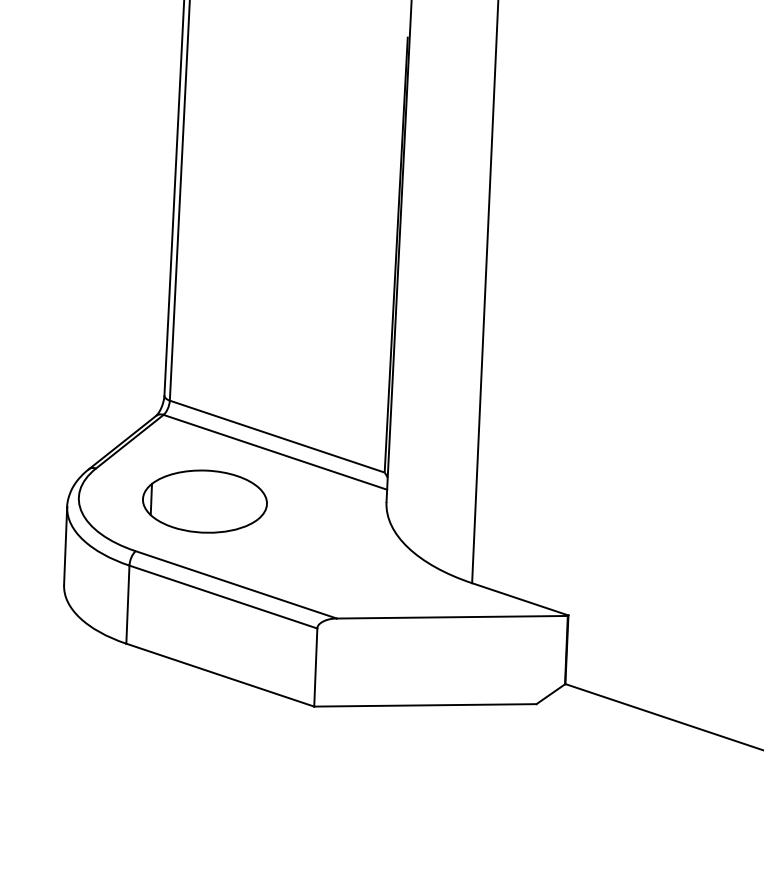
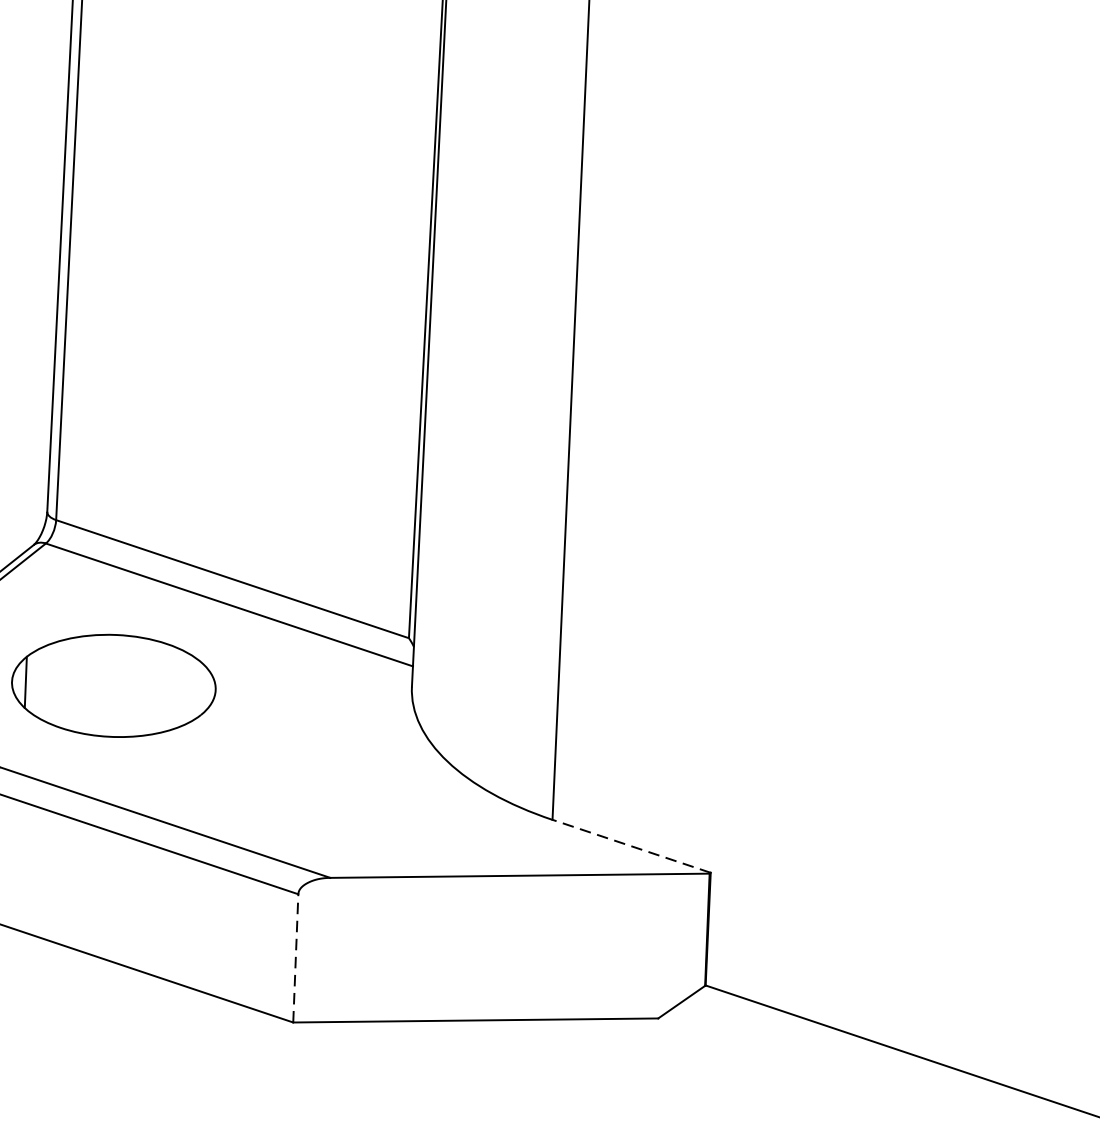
line: (520, 599) -> (631, 846), solid -> dashed
line: (315, 667) -> (295, 958), solid -> dashed

